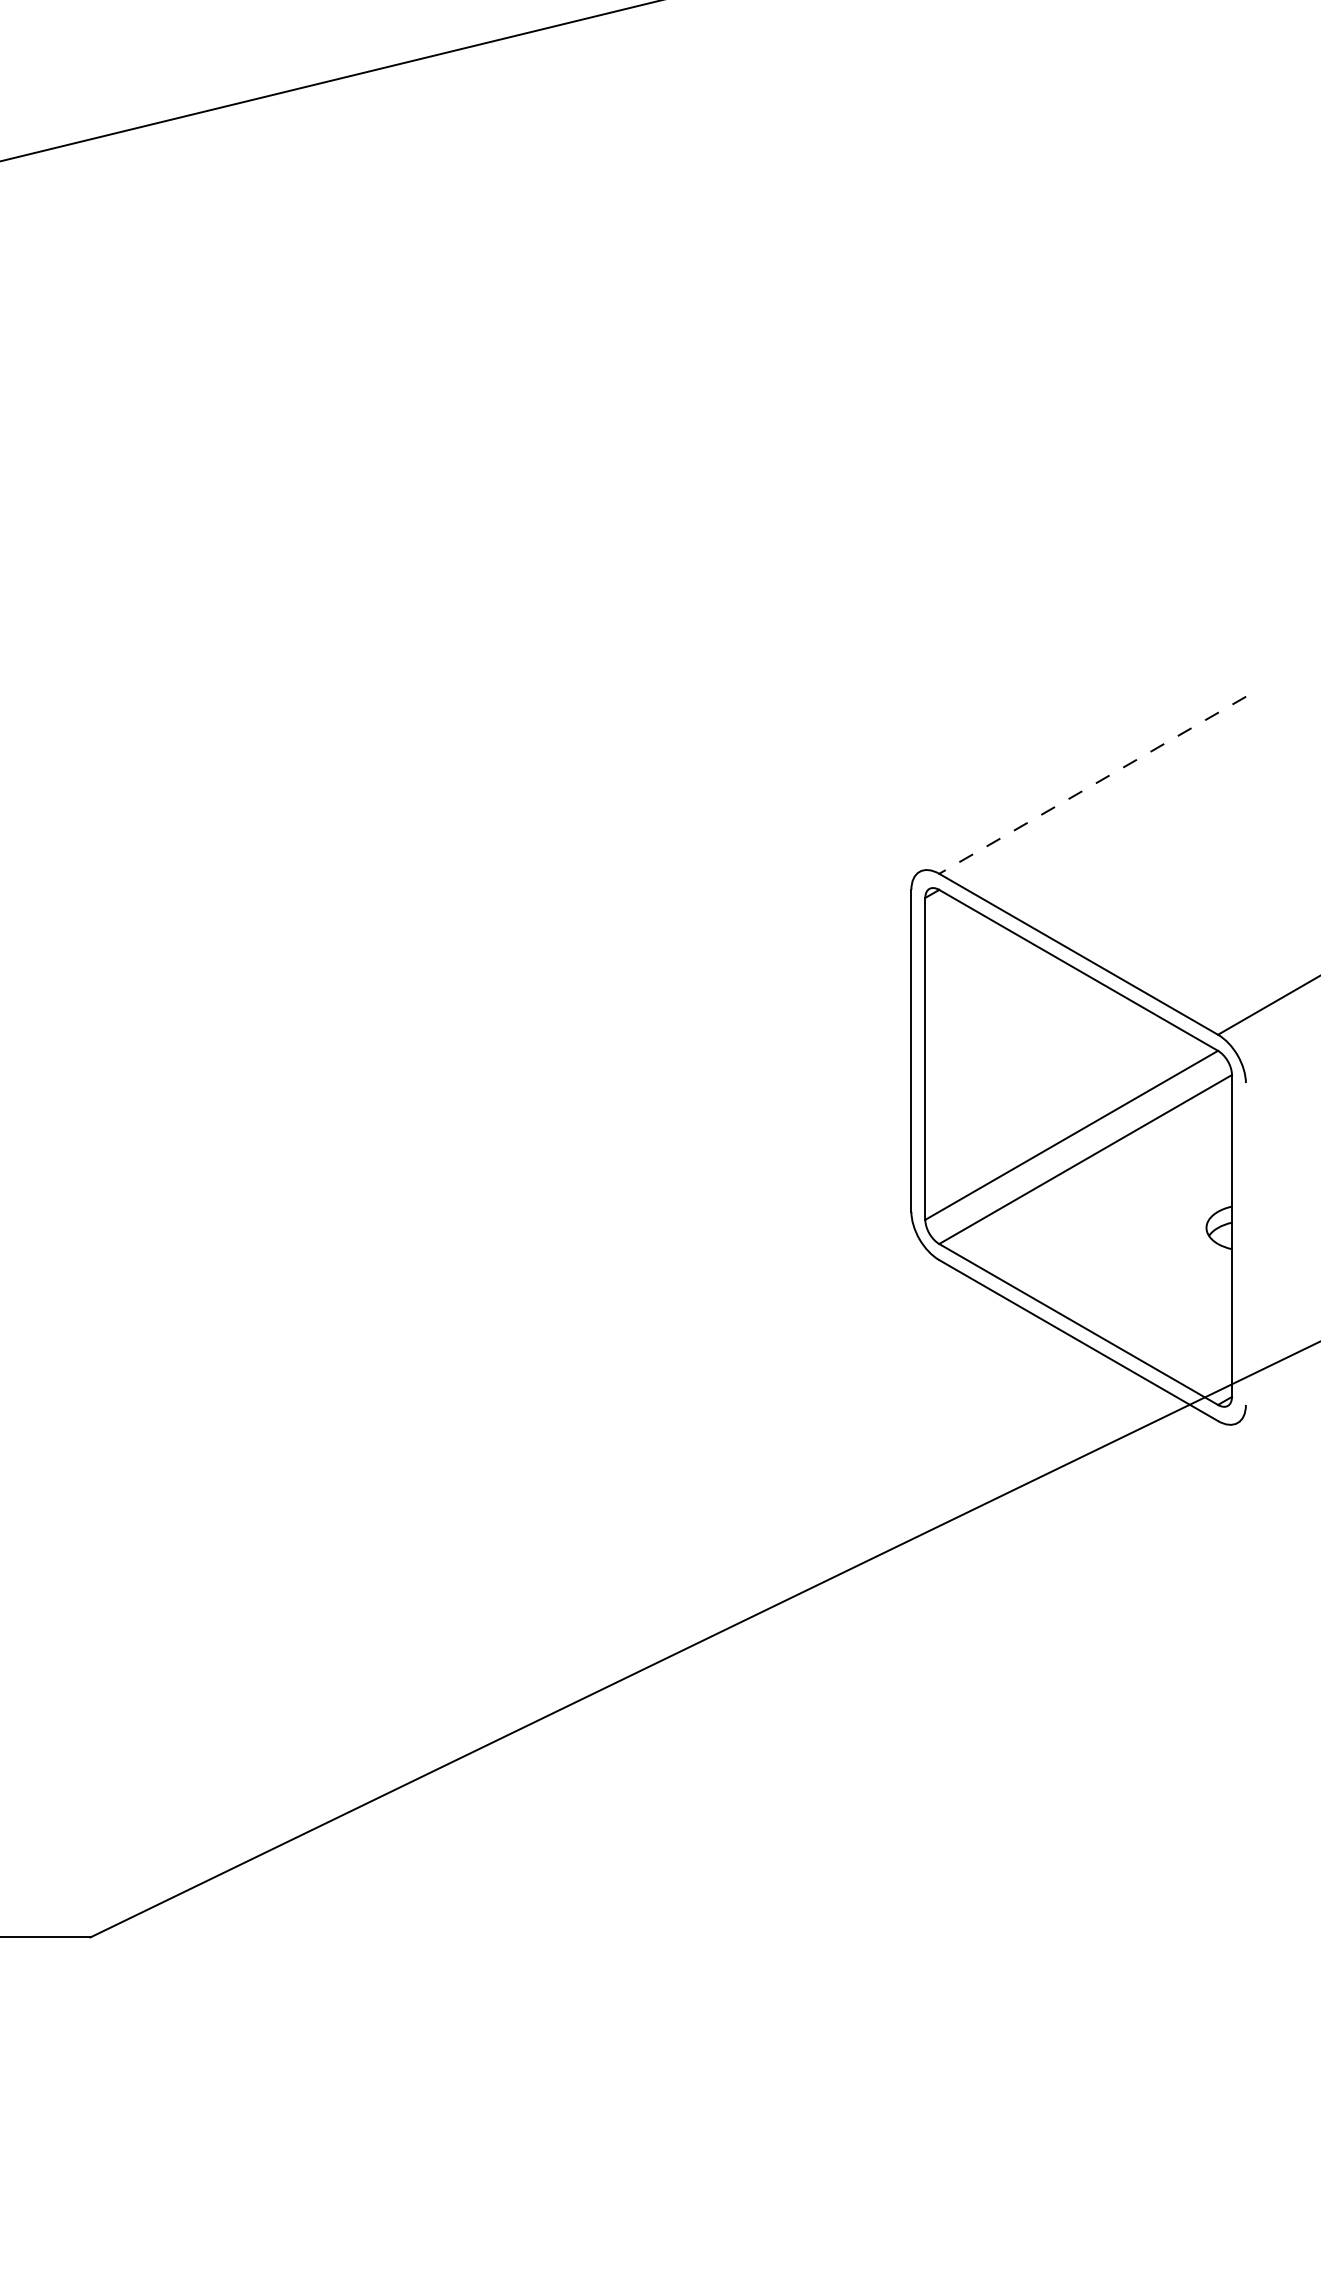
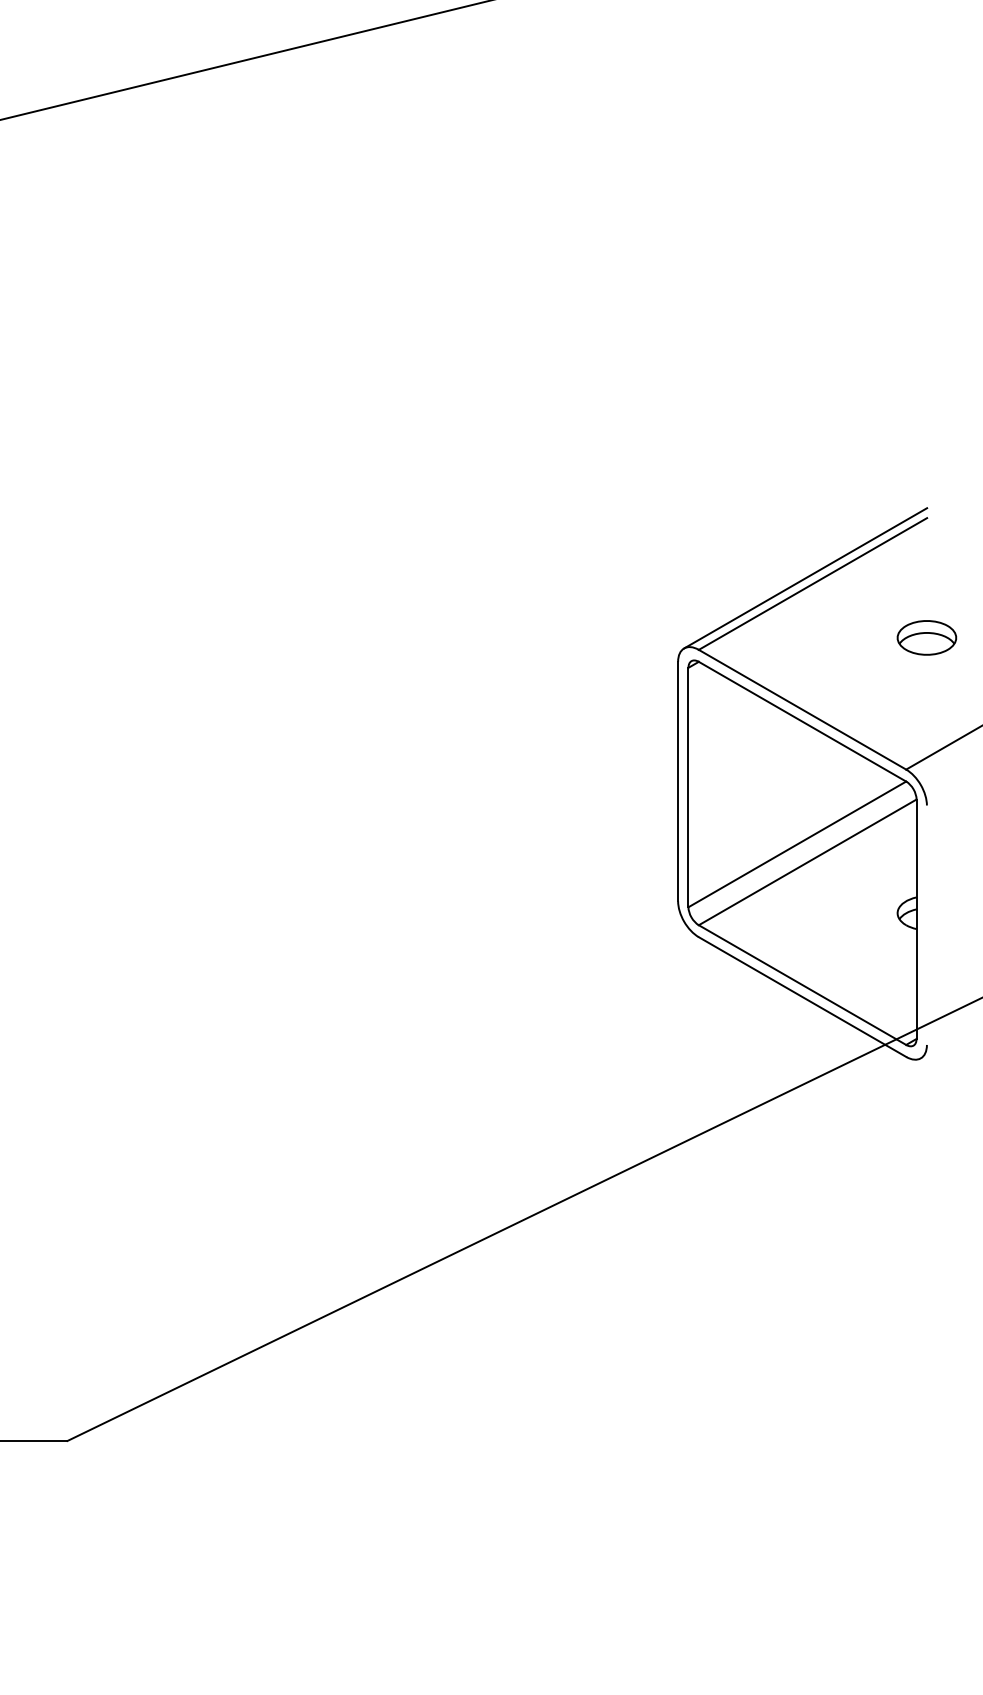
line: (1082, 777) -> (805, 578), added
line: (1092, 785) -> (812, 584), dashed -> solid
part: (1245, 857) -> (926, 637), added

